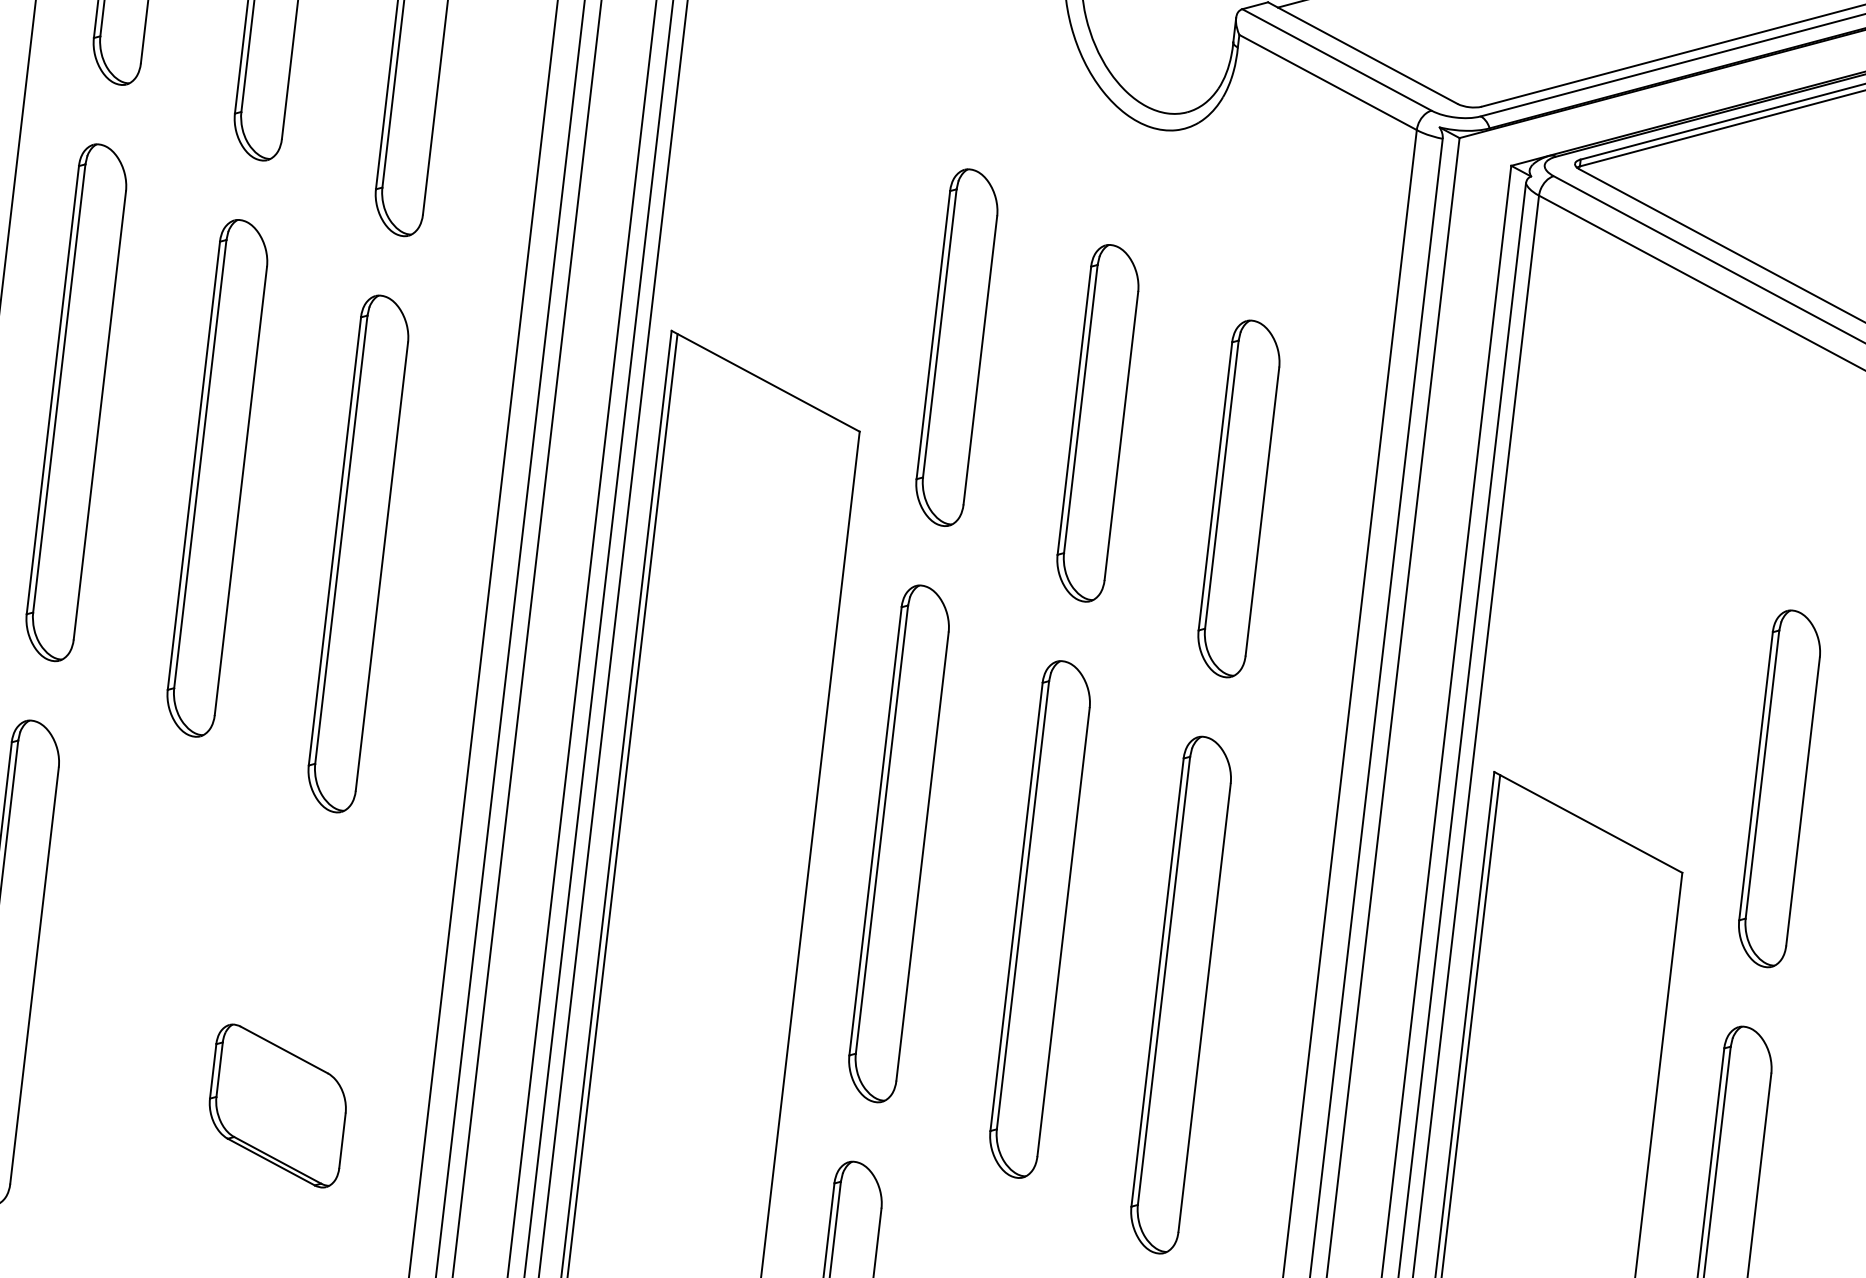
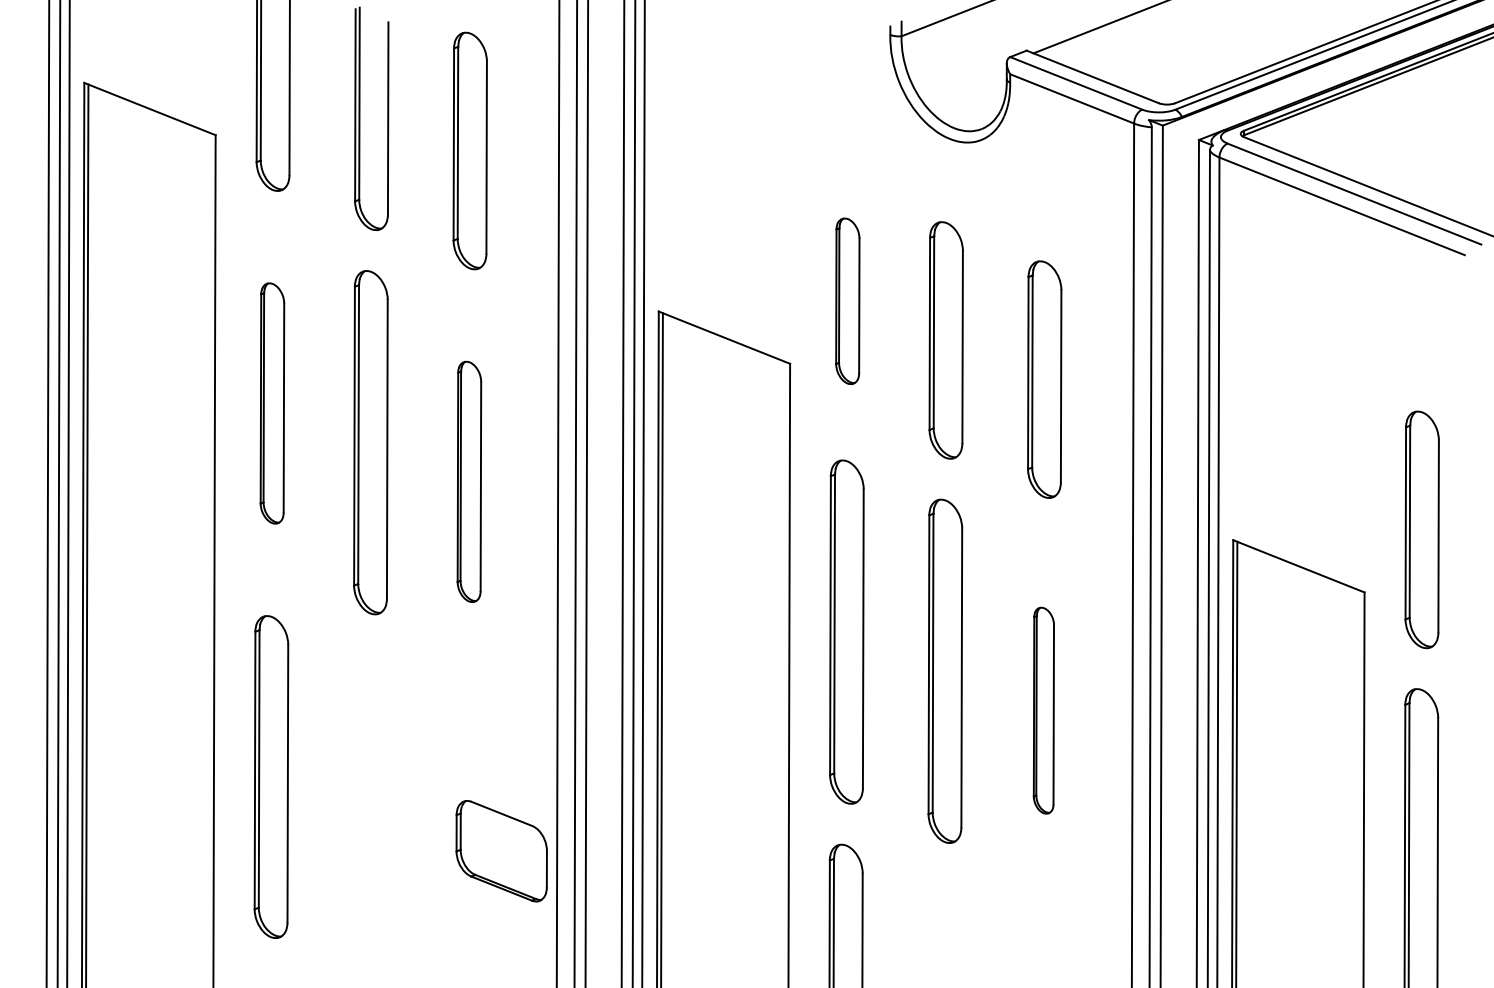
part: (956, 348) -> (847, 301), size x0.7
part: (76, 402) -> (272, 403), size x0.7
part: (358, 553) -> (469, 481), size x0.7
part: (1180, 995) -> (1043, 710), size x0.6
part: (277, 1106) -> (501, 851), moved

